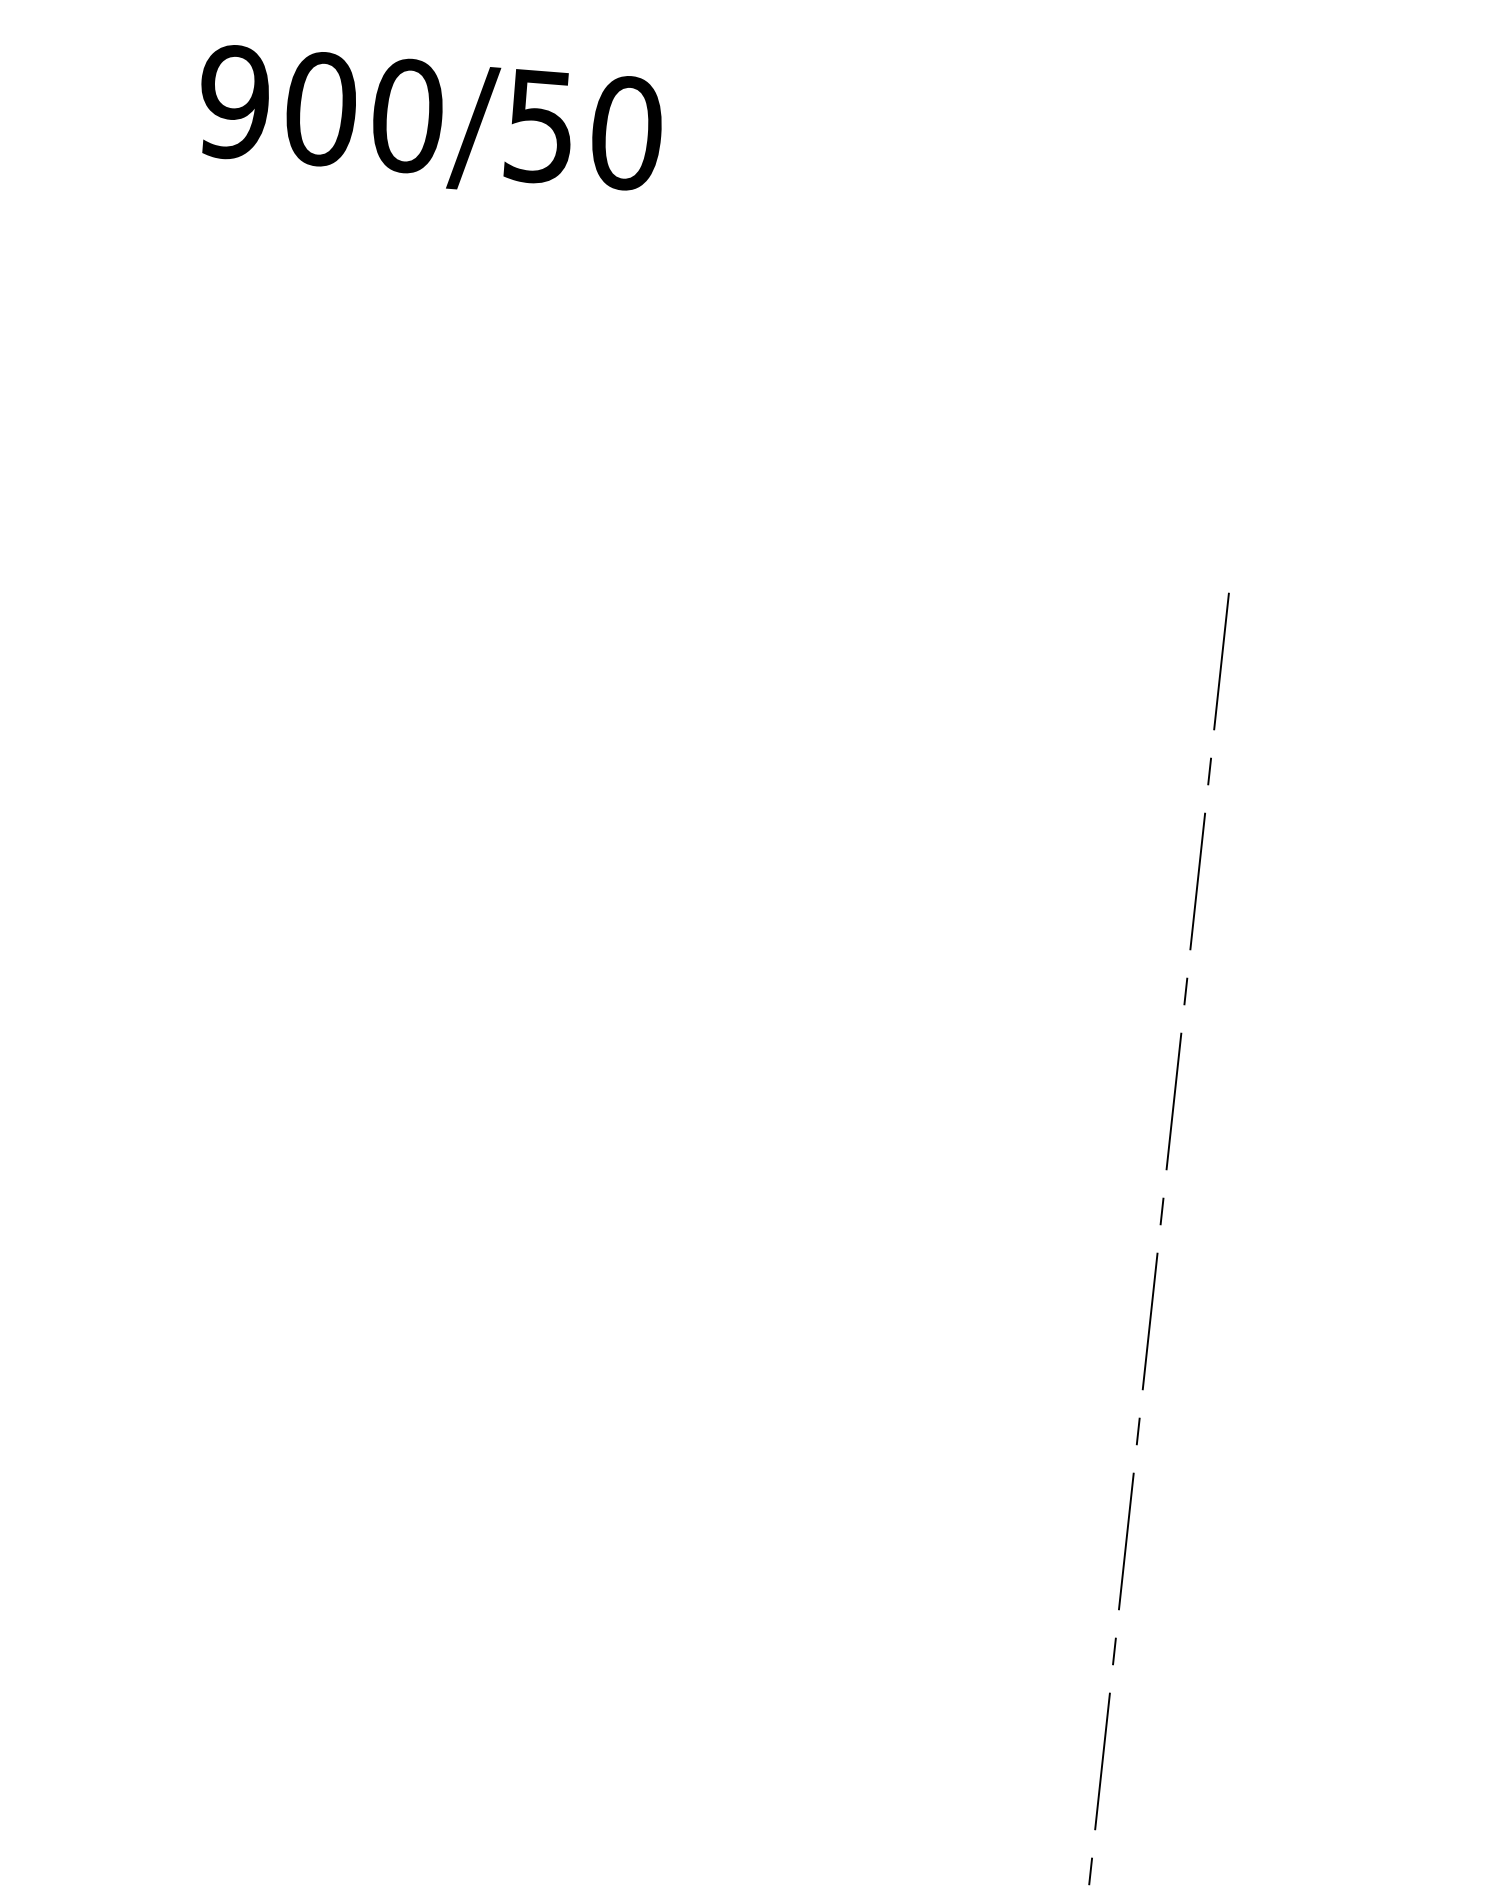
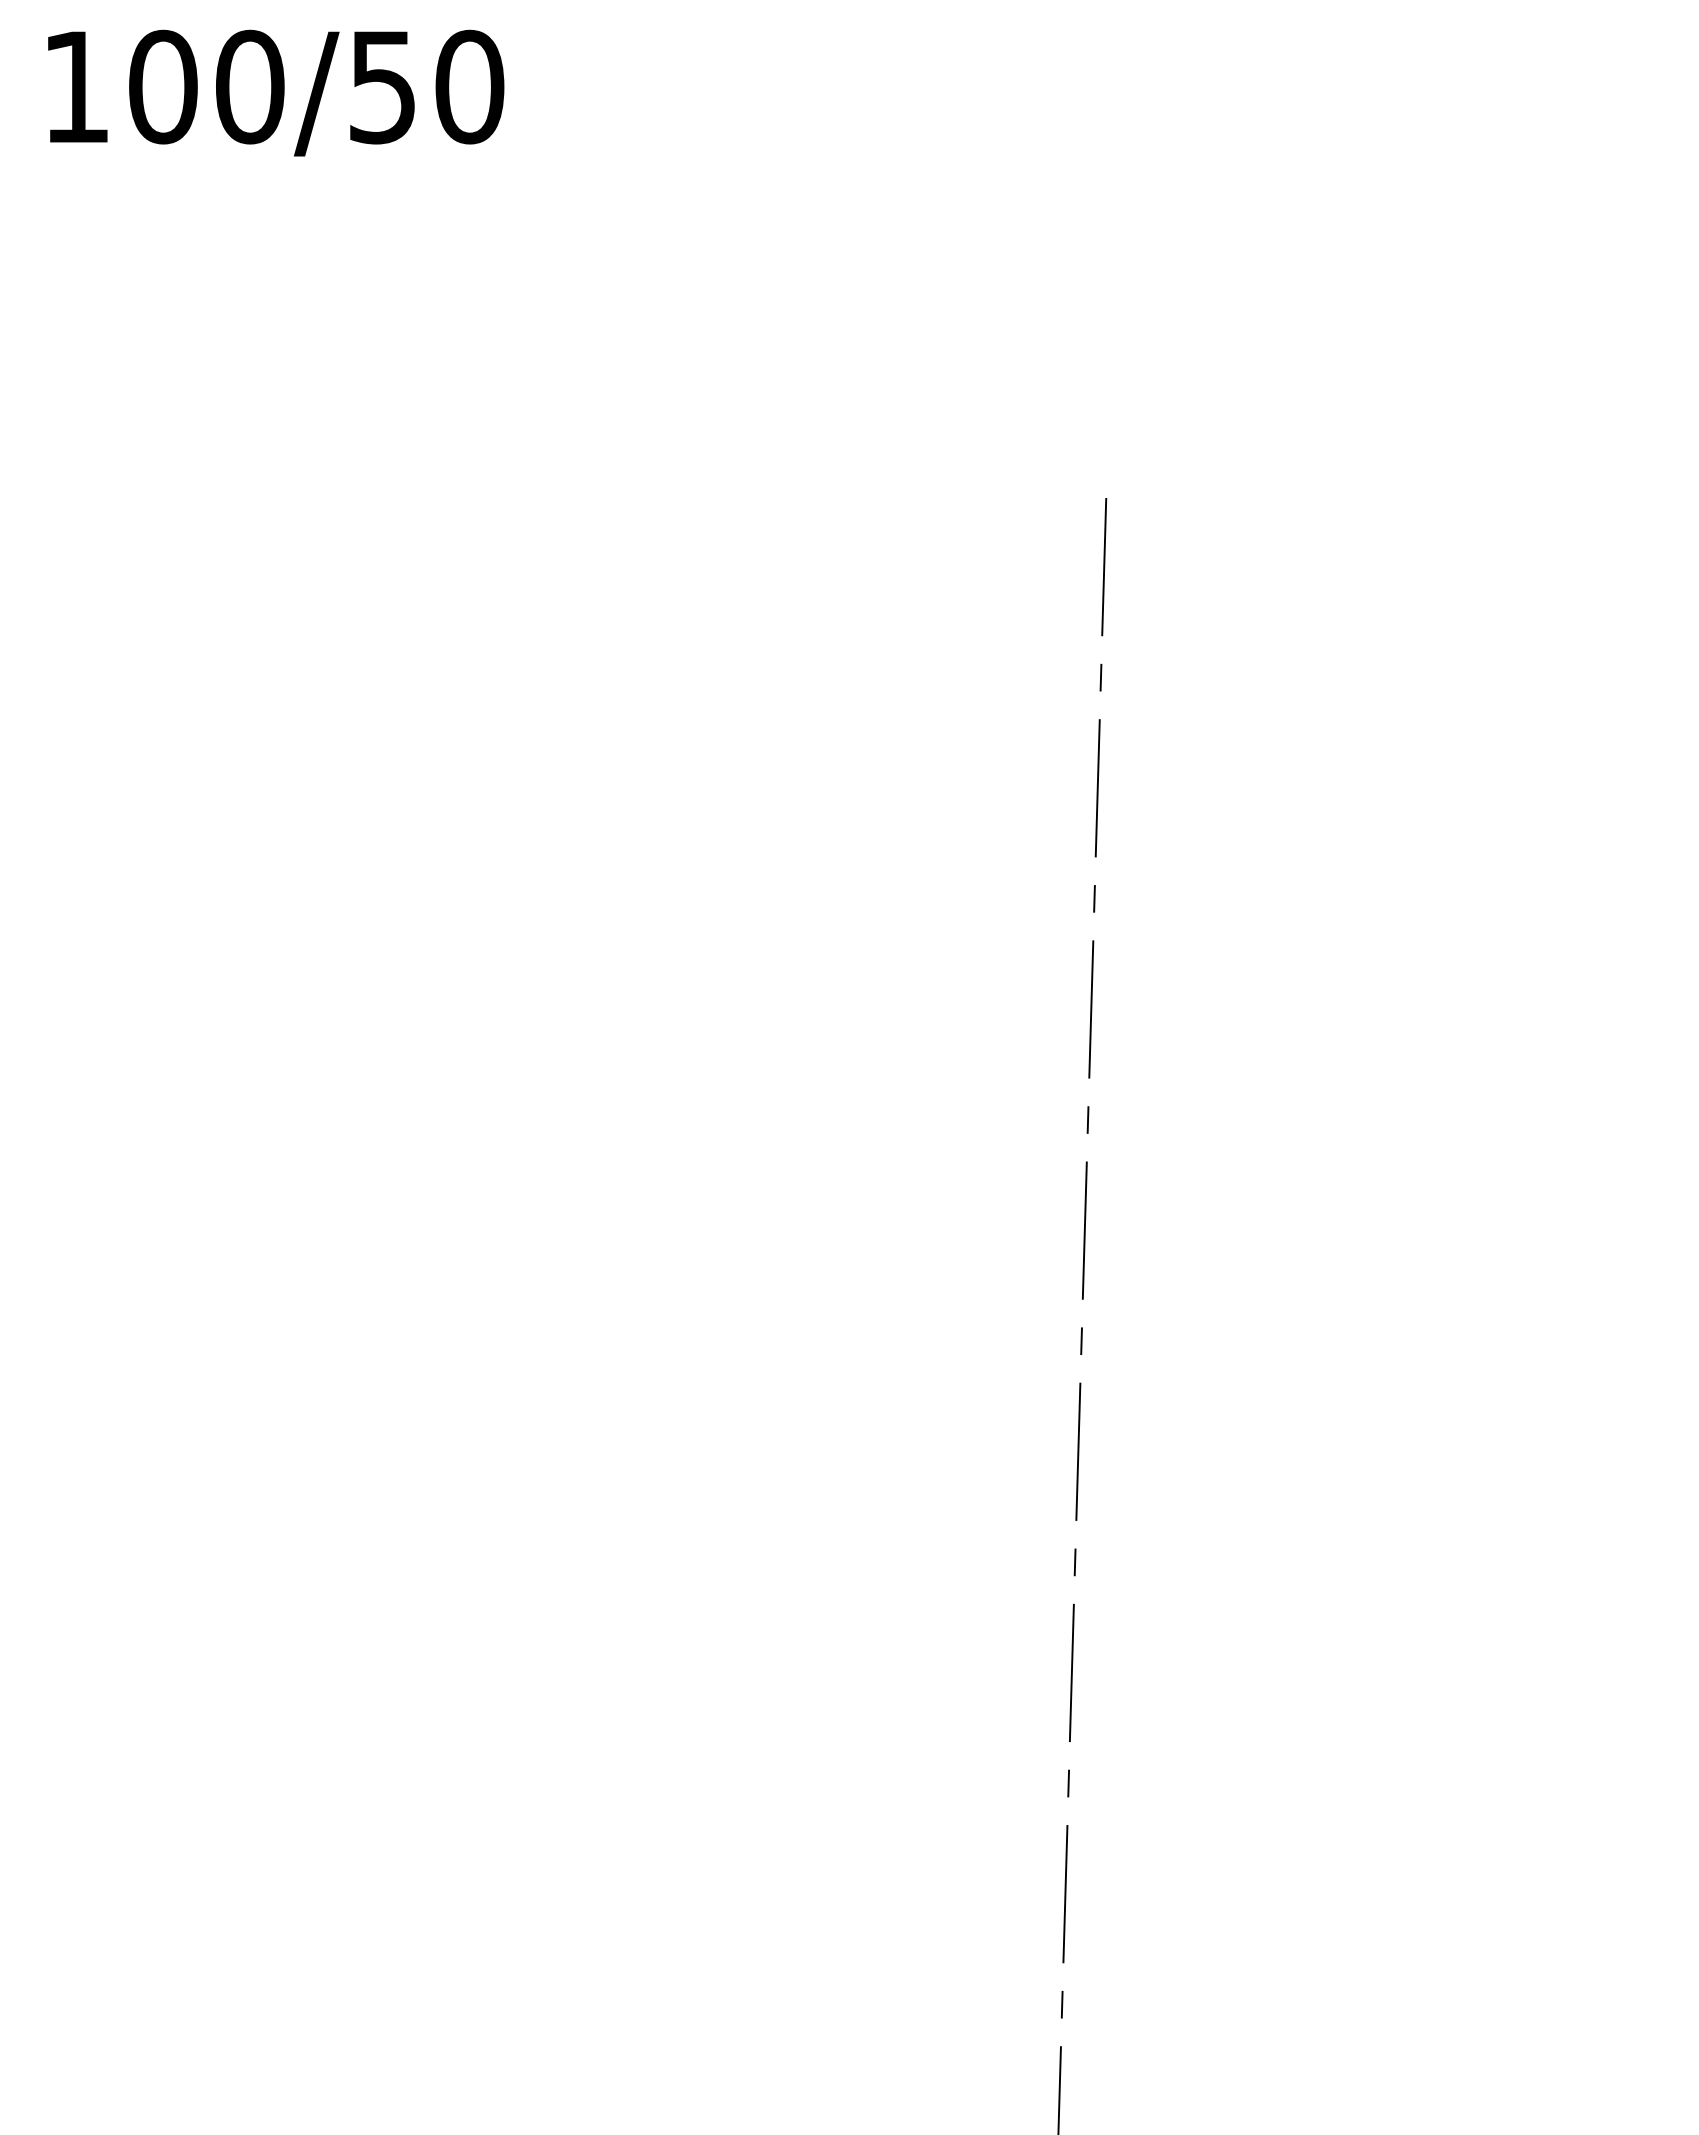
text: (233, 101) -> (75, 86), 900/50 -> 100/50

